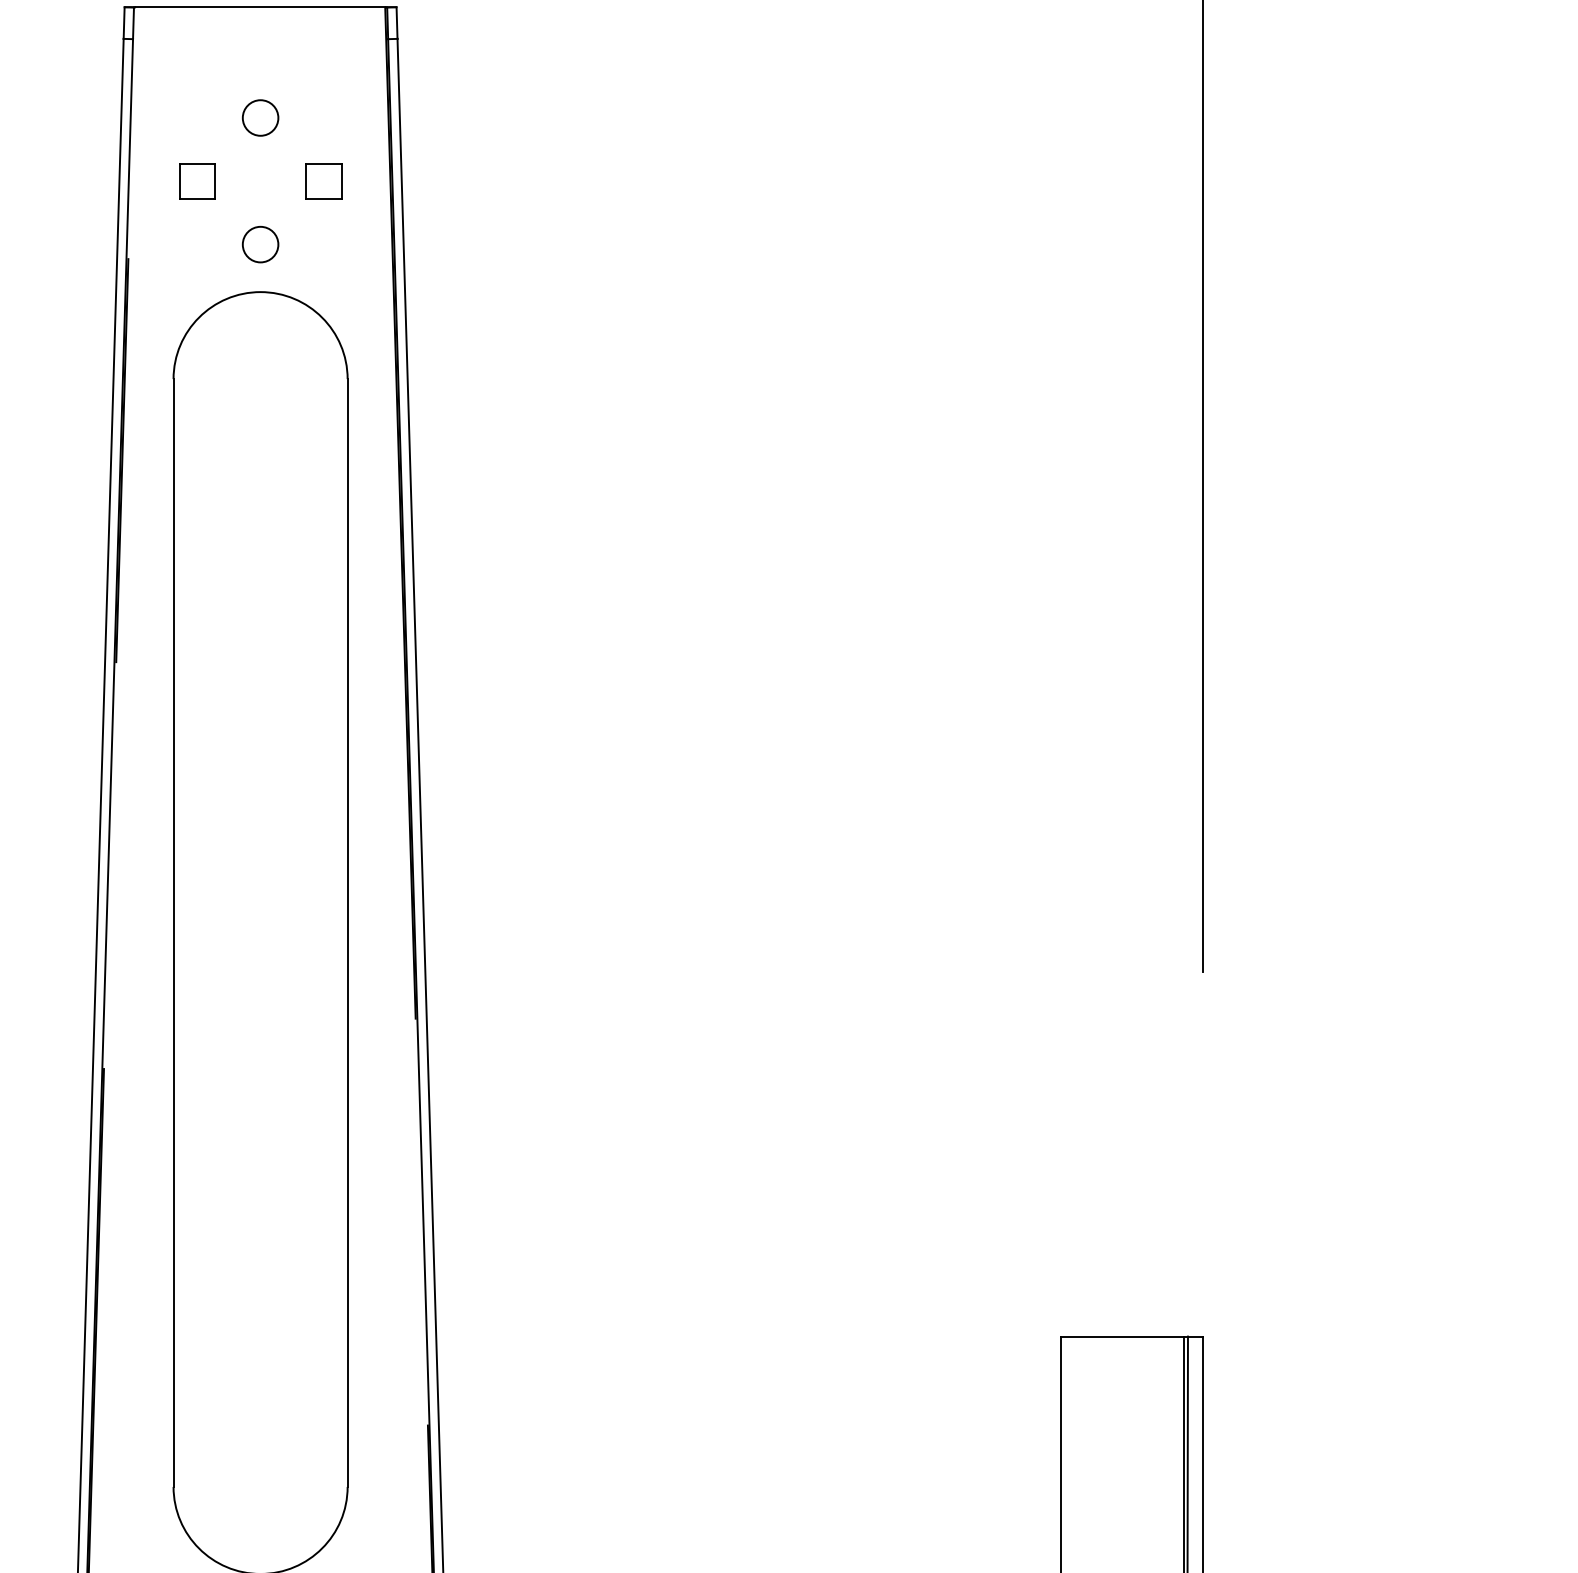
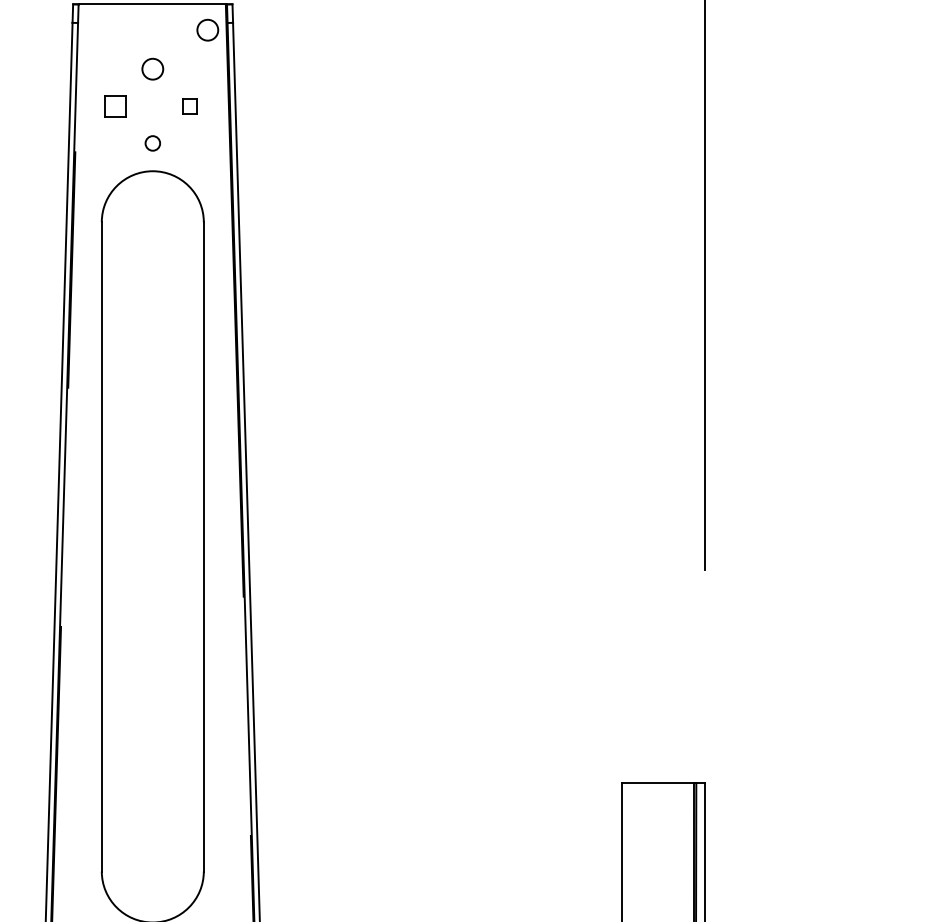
circle: (353, 50) -> (207, 29), added
part: (323, 181) -> (189, 106), size x0.7
circle: (260, 244) -> (152, 143), size x0.7

